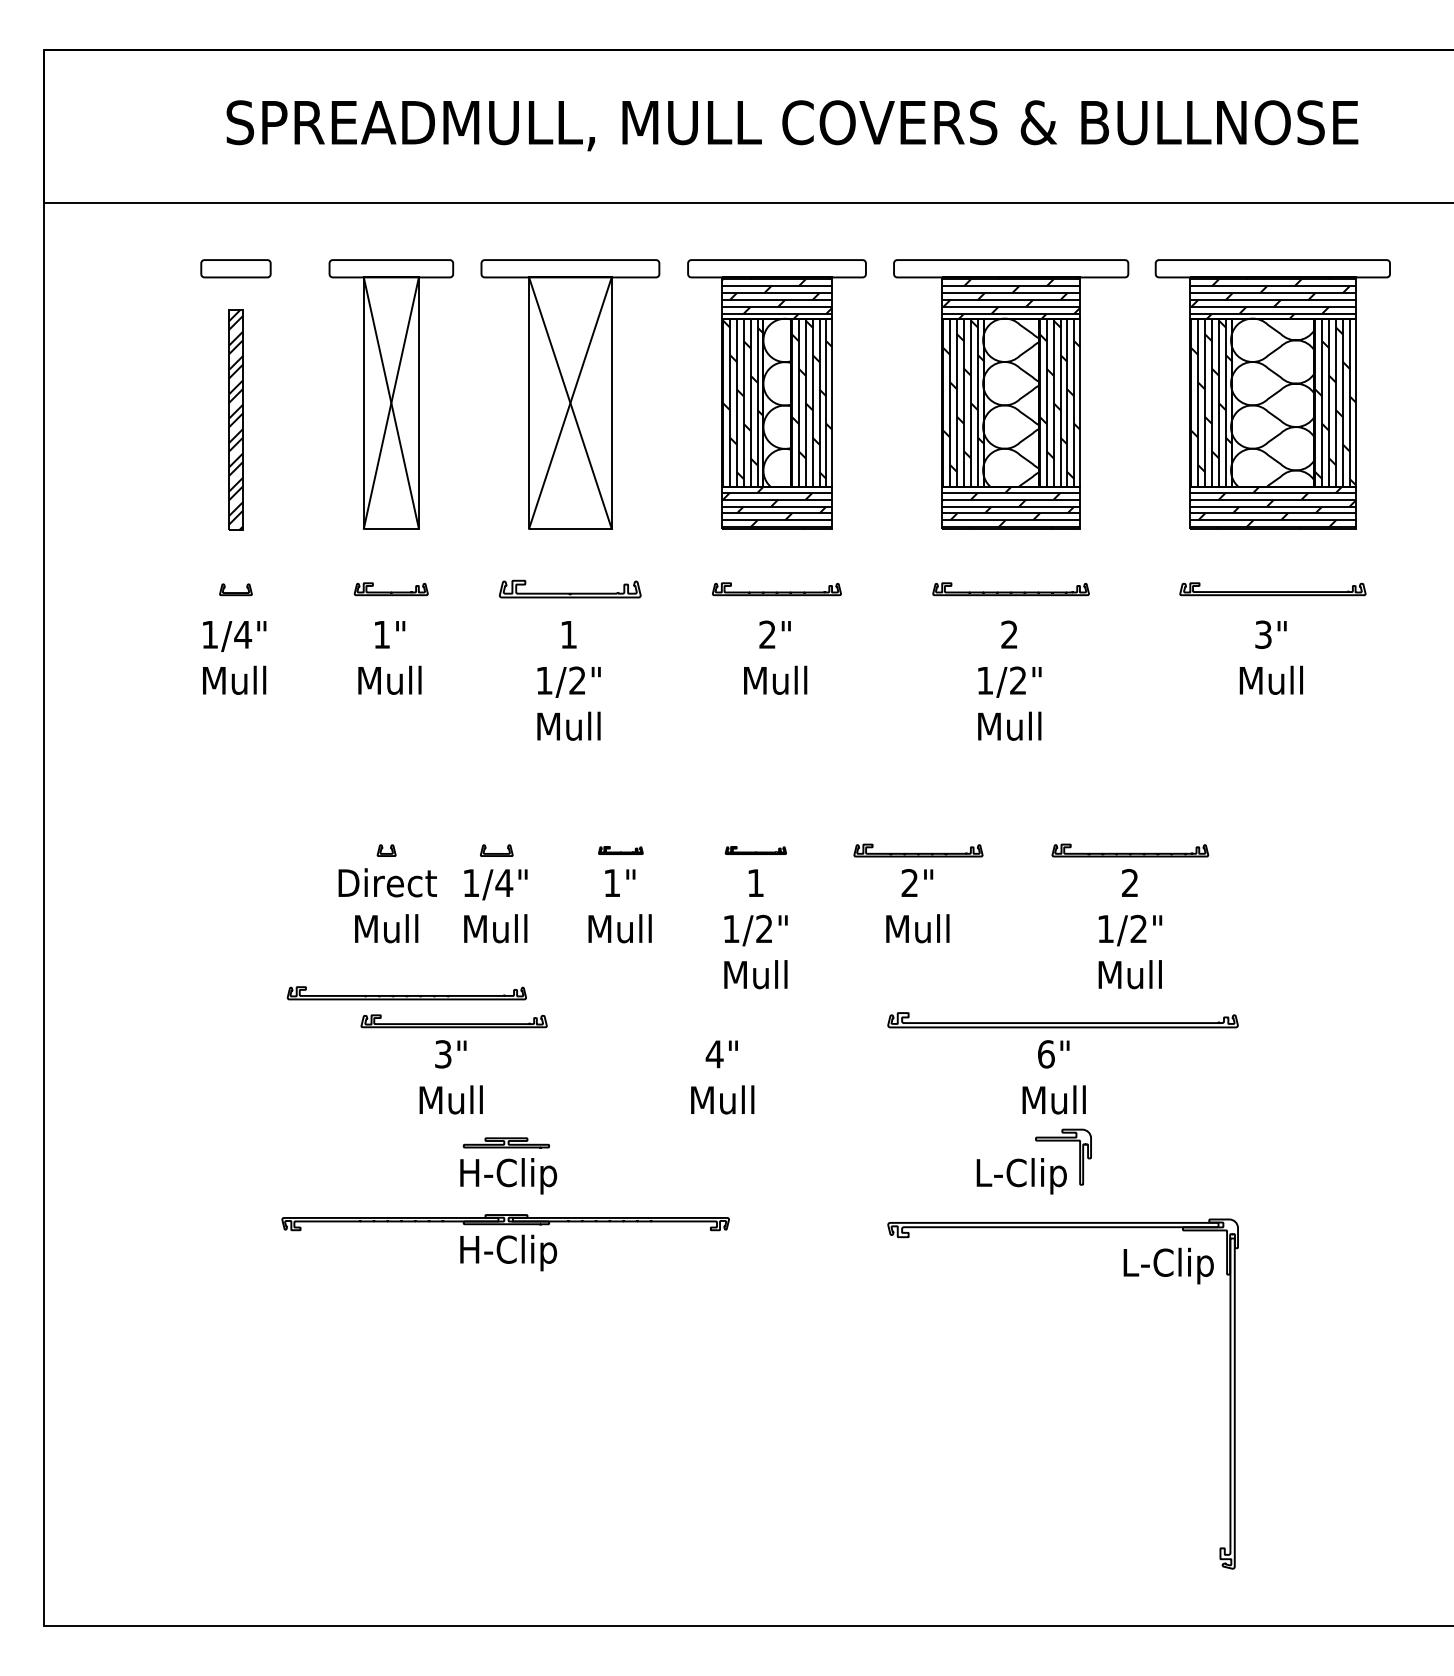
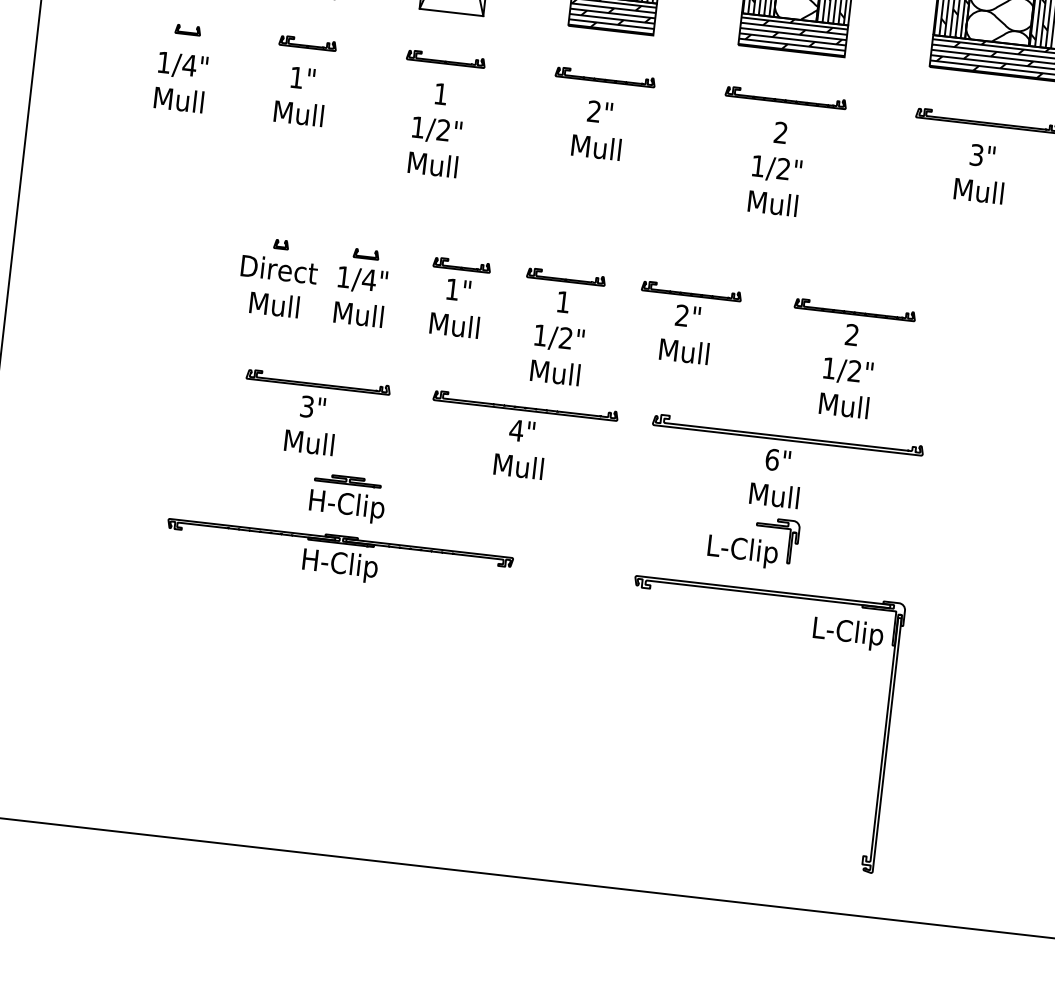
part: (570, 589) -> (446, 59), size x0.71
part: (620, 850) -> (461, 265), size x1.67
part: (755, 850) -> (565, 276), size x1.67
curve: (406, 995) -> (525, 407), moved

